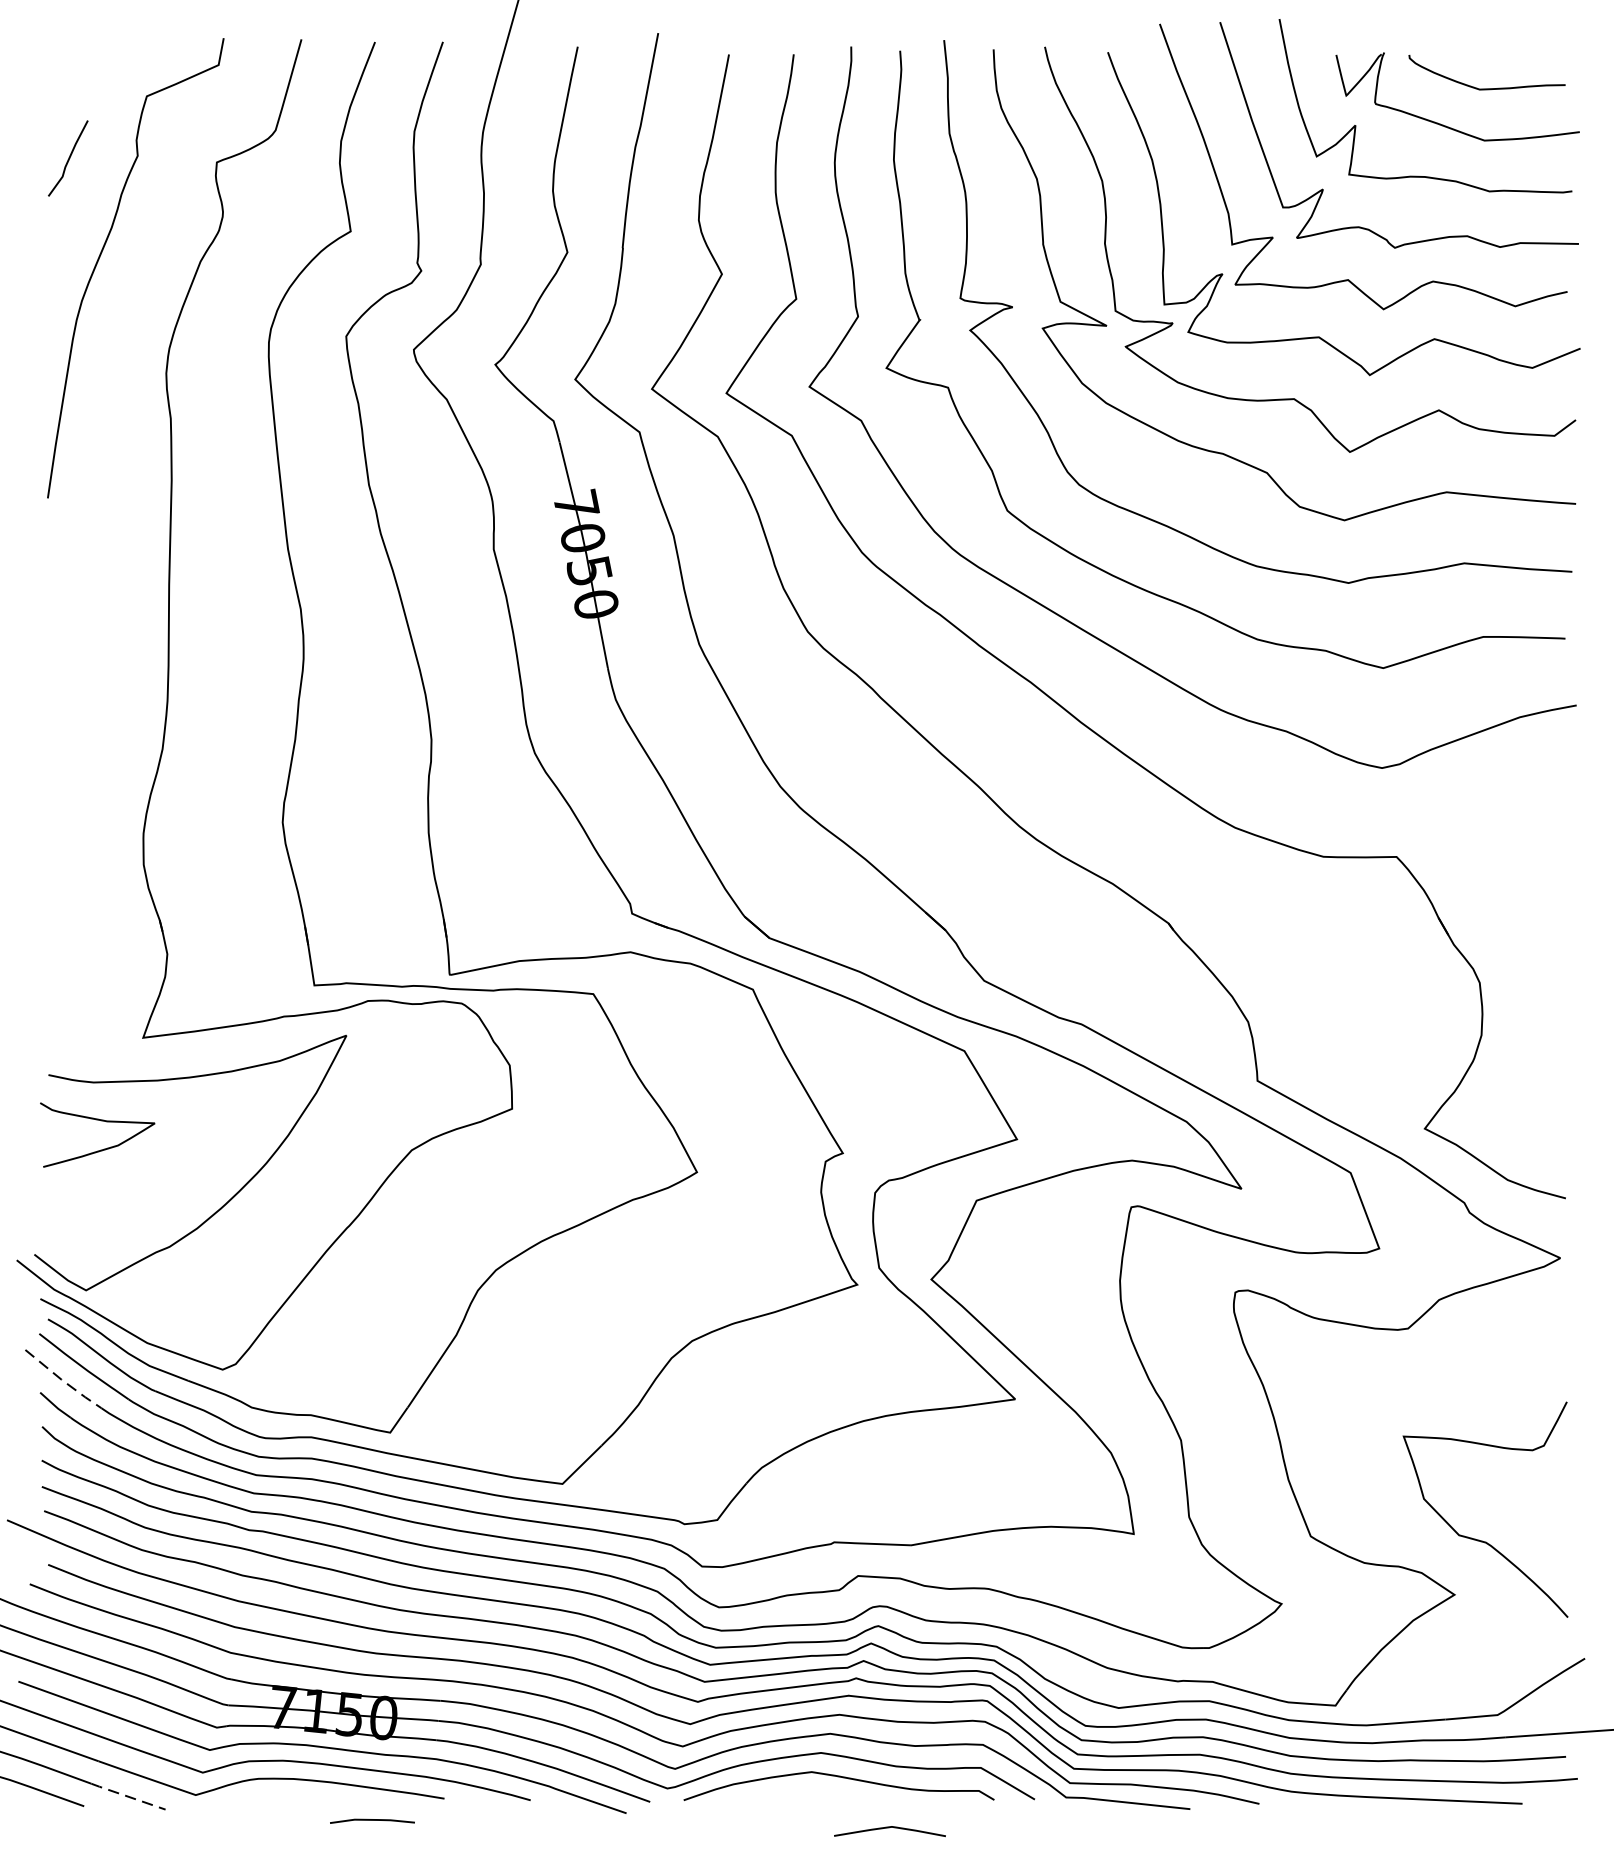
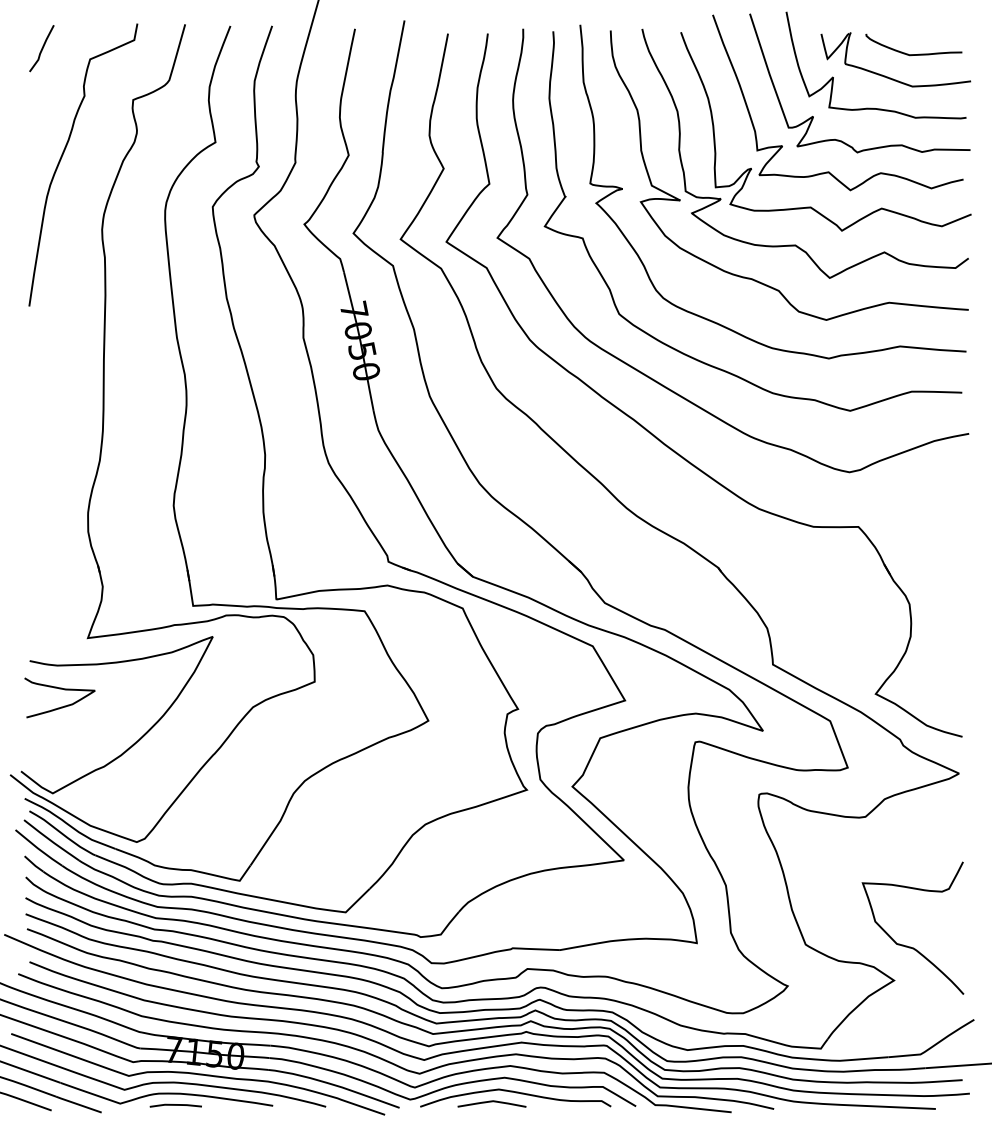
line: (67, 158) -> (41, 48), moved
line: (62, 1380) -> (38, 848), dashed -> solid
line: (126, 1796) -> (77, 1104), dashed -> solid
line: (371, 1820) -> (175, 1105), moved
curve: (889, 1829) -> (491, 1102), moved

